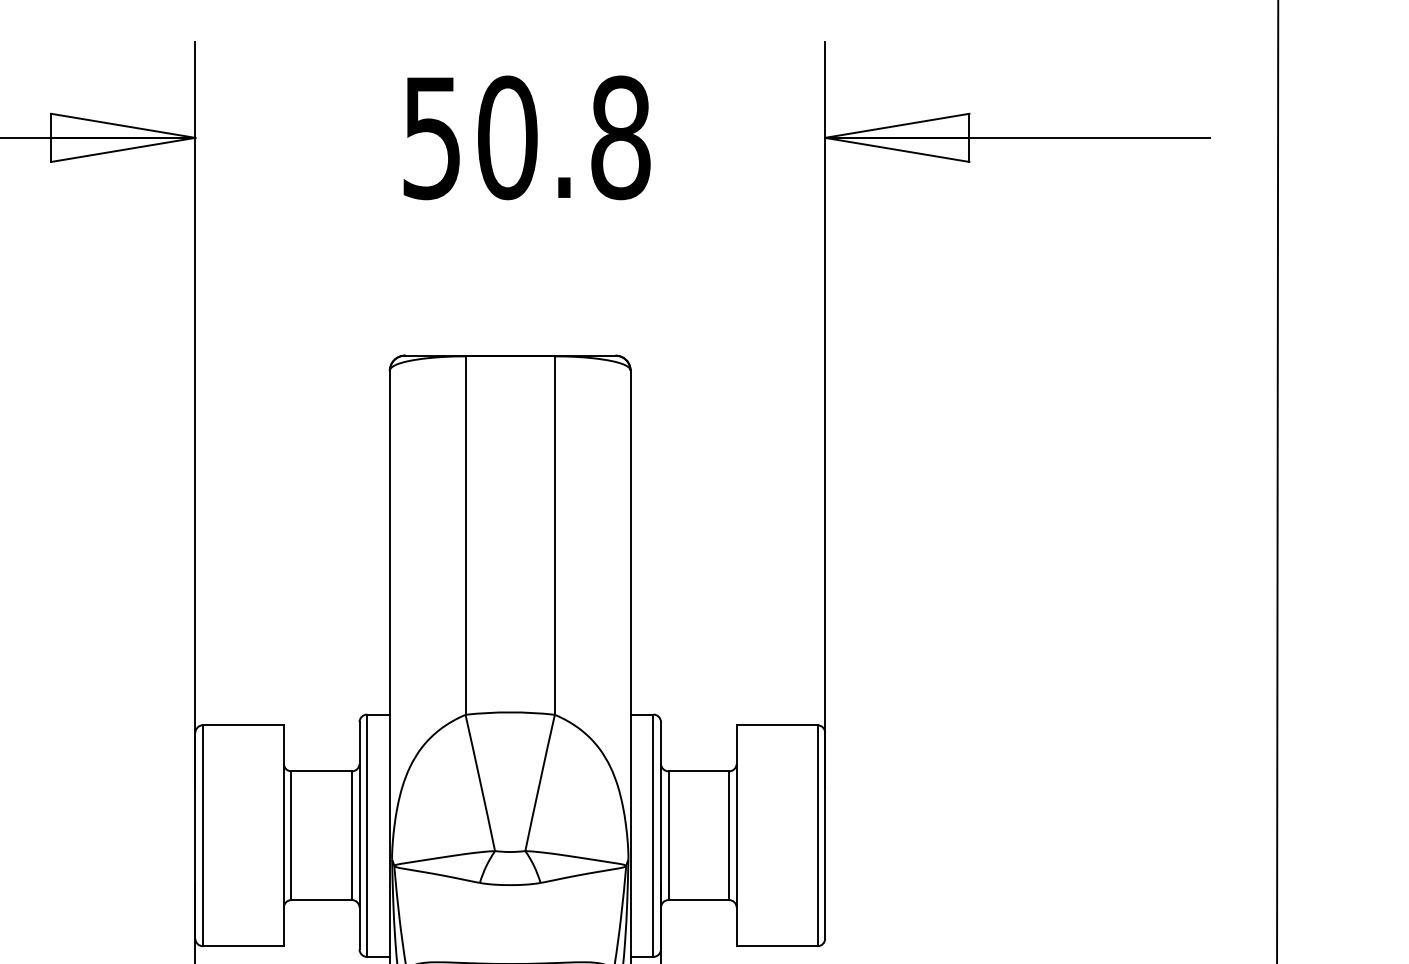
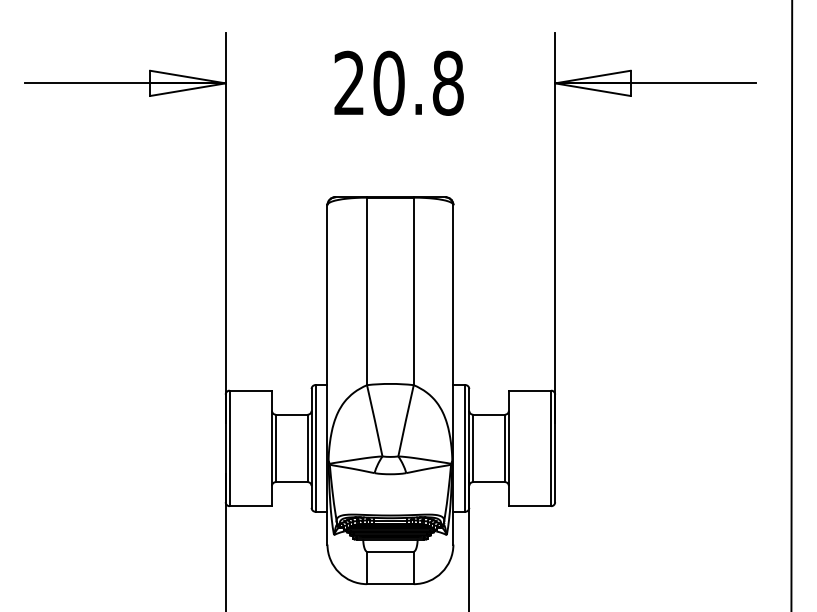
text: (430, 136) -> (348, 82), 50.8 -> 20.8

